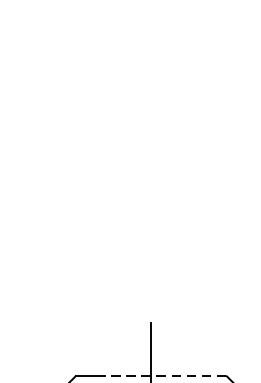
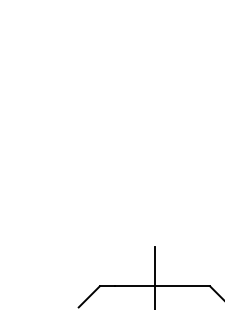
line: (161, 376) -> (162, 286), dashed -> solid

